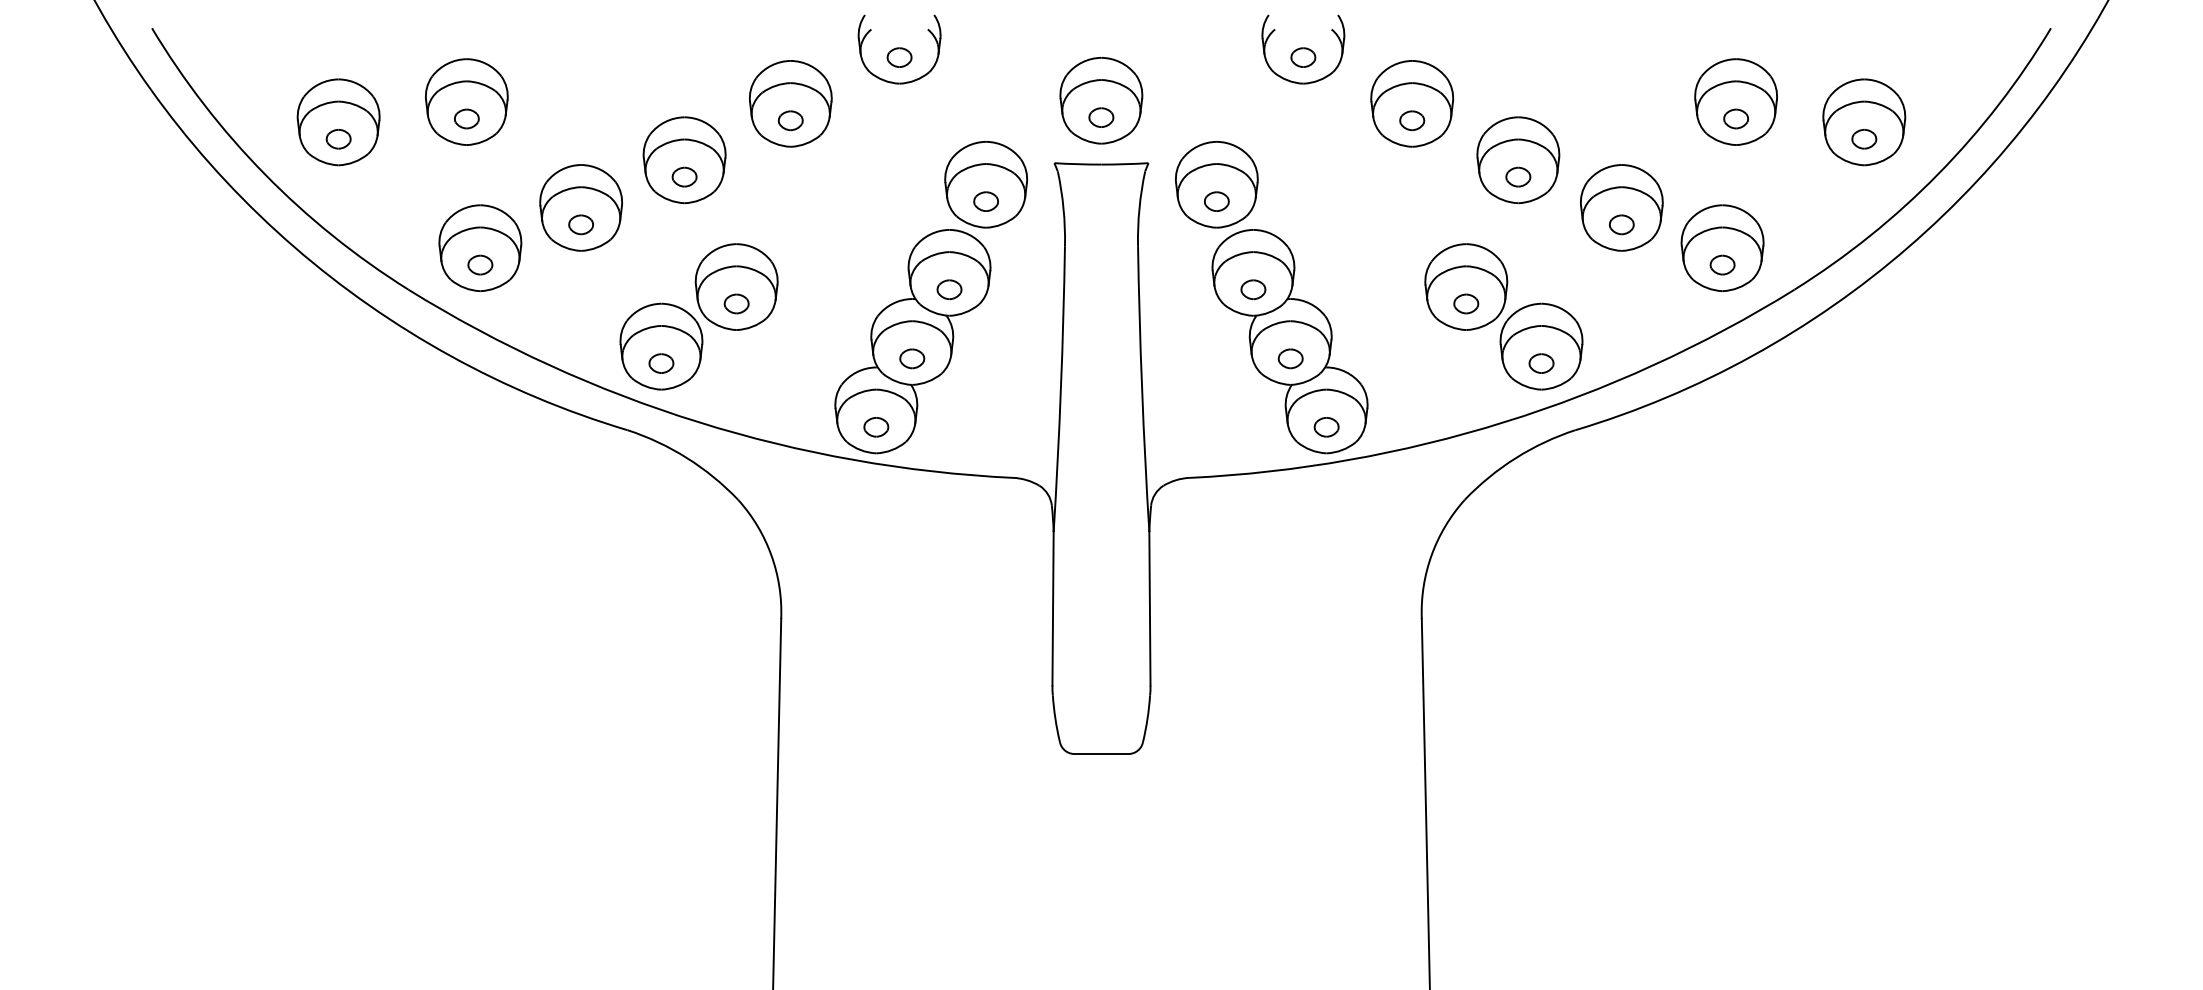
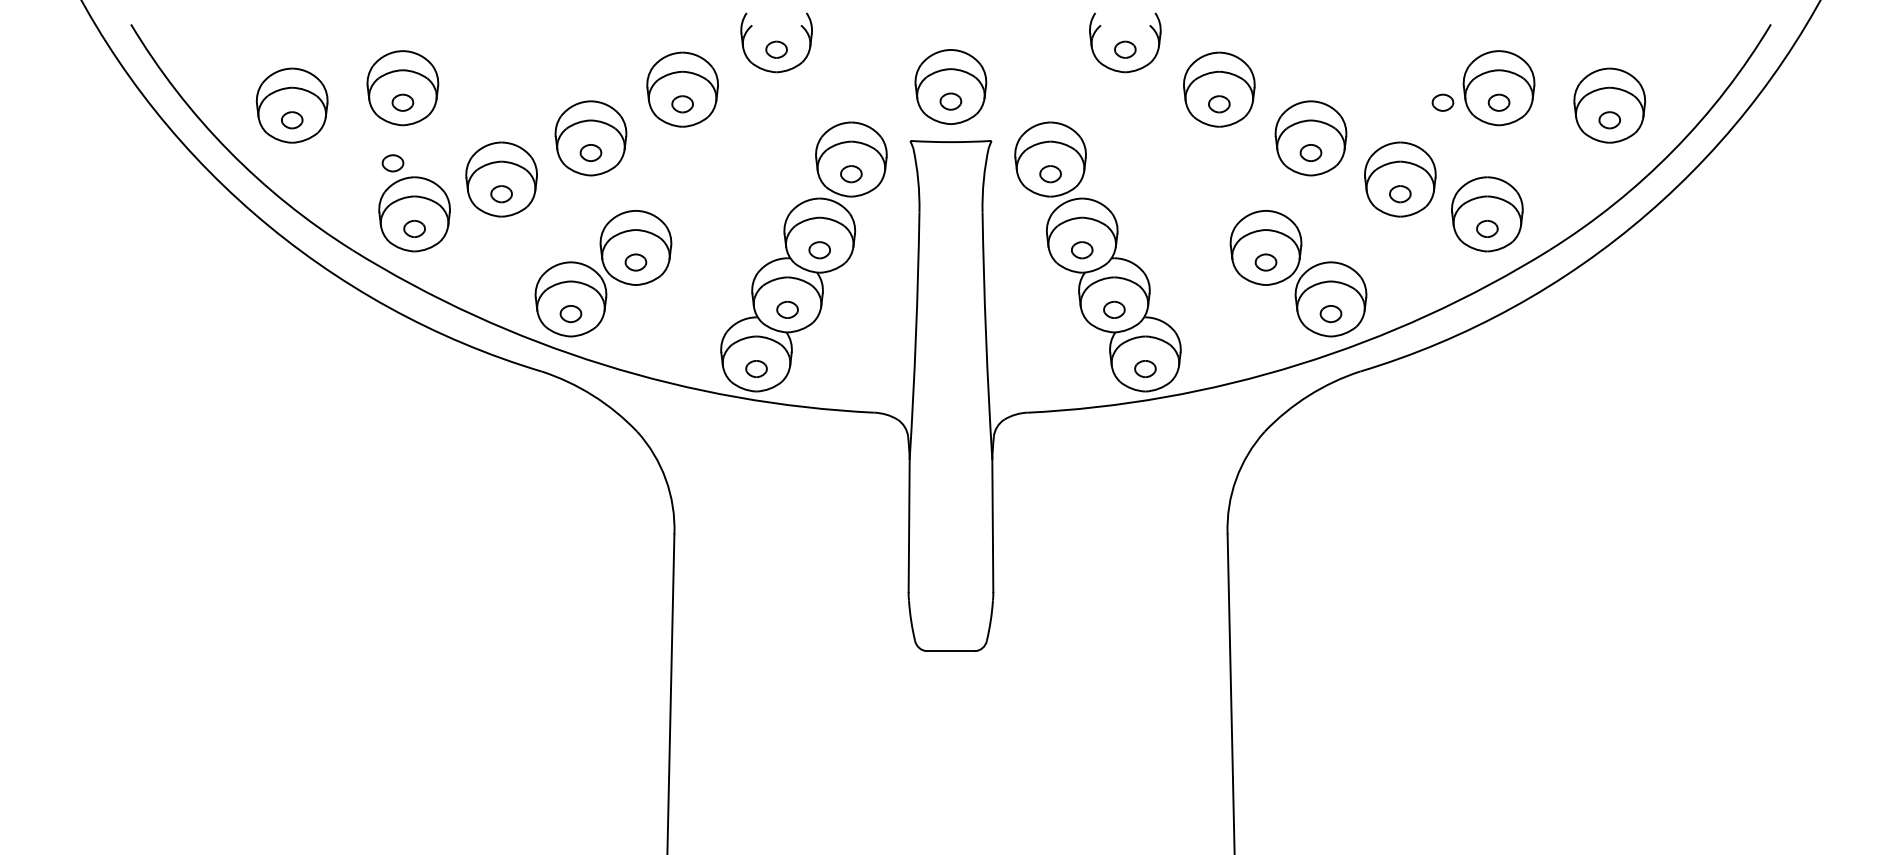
part: (1670, 118) -> (1442, 102), added
part: (455, 188) -> (393, 162), added

